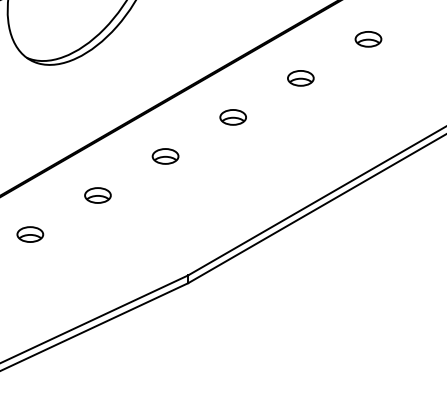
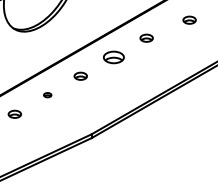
part: (368, 37) -> (189, 19), moved
part: (232, 115) -> (113, 56), size x1.6
part: (97, 193) -> (47, 94), size x0.6

